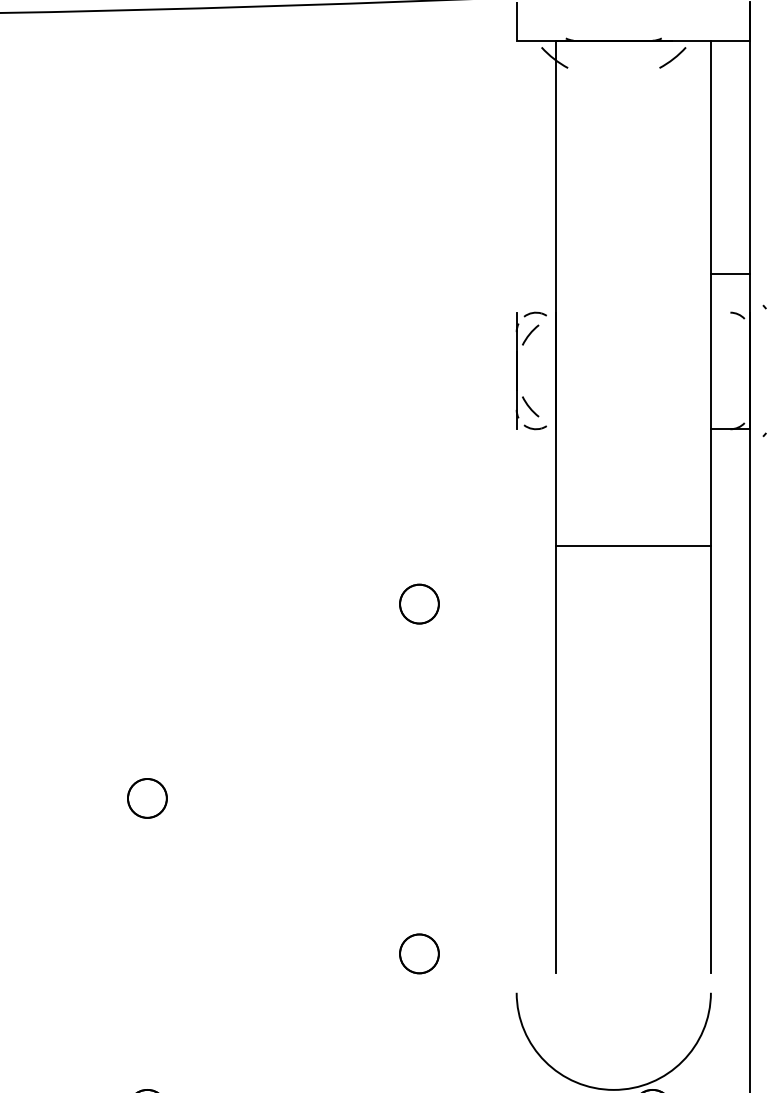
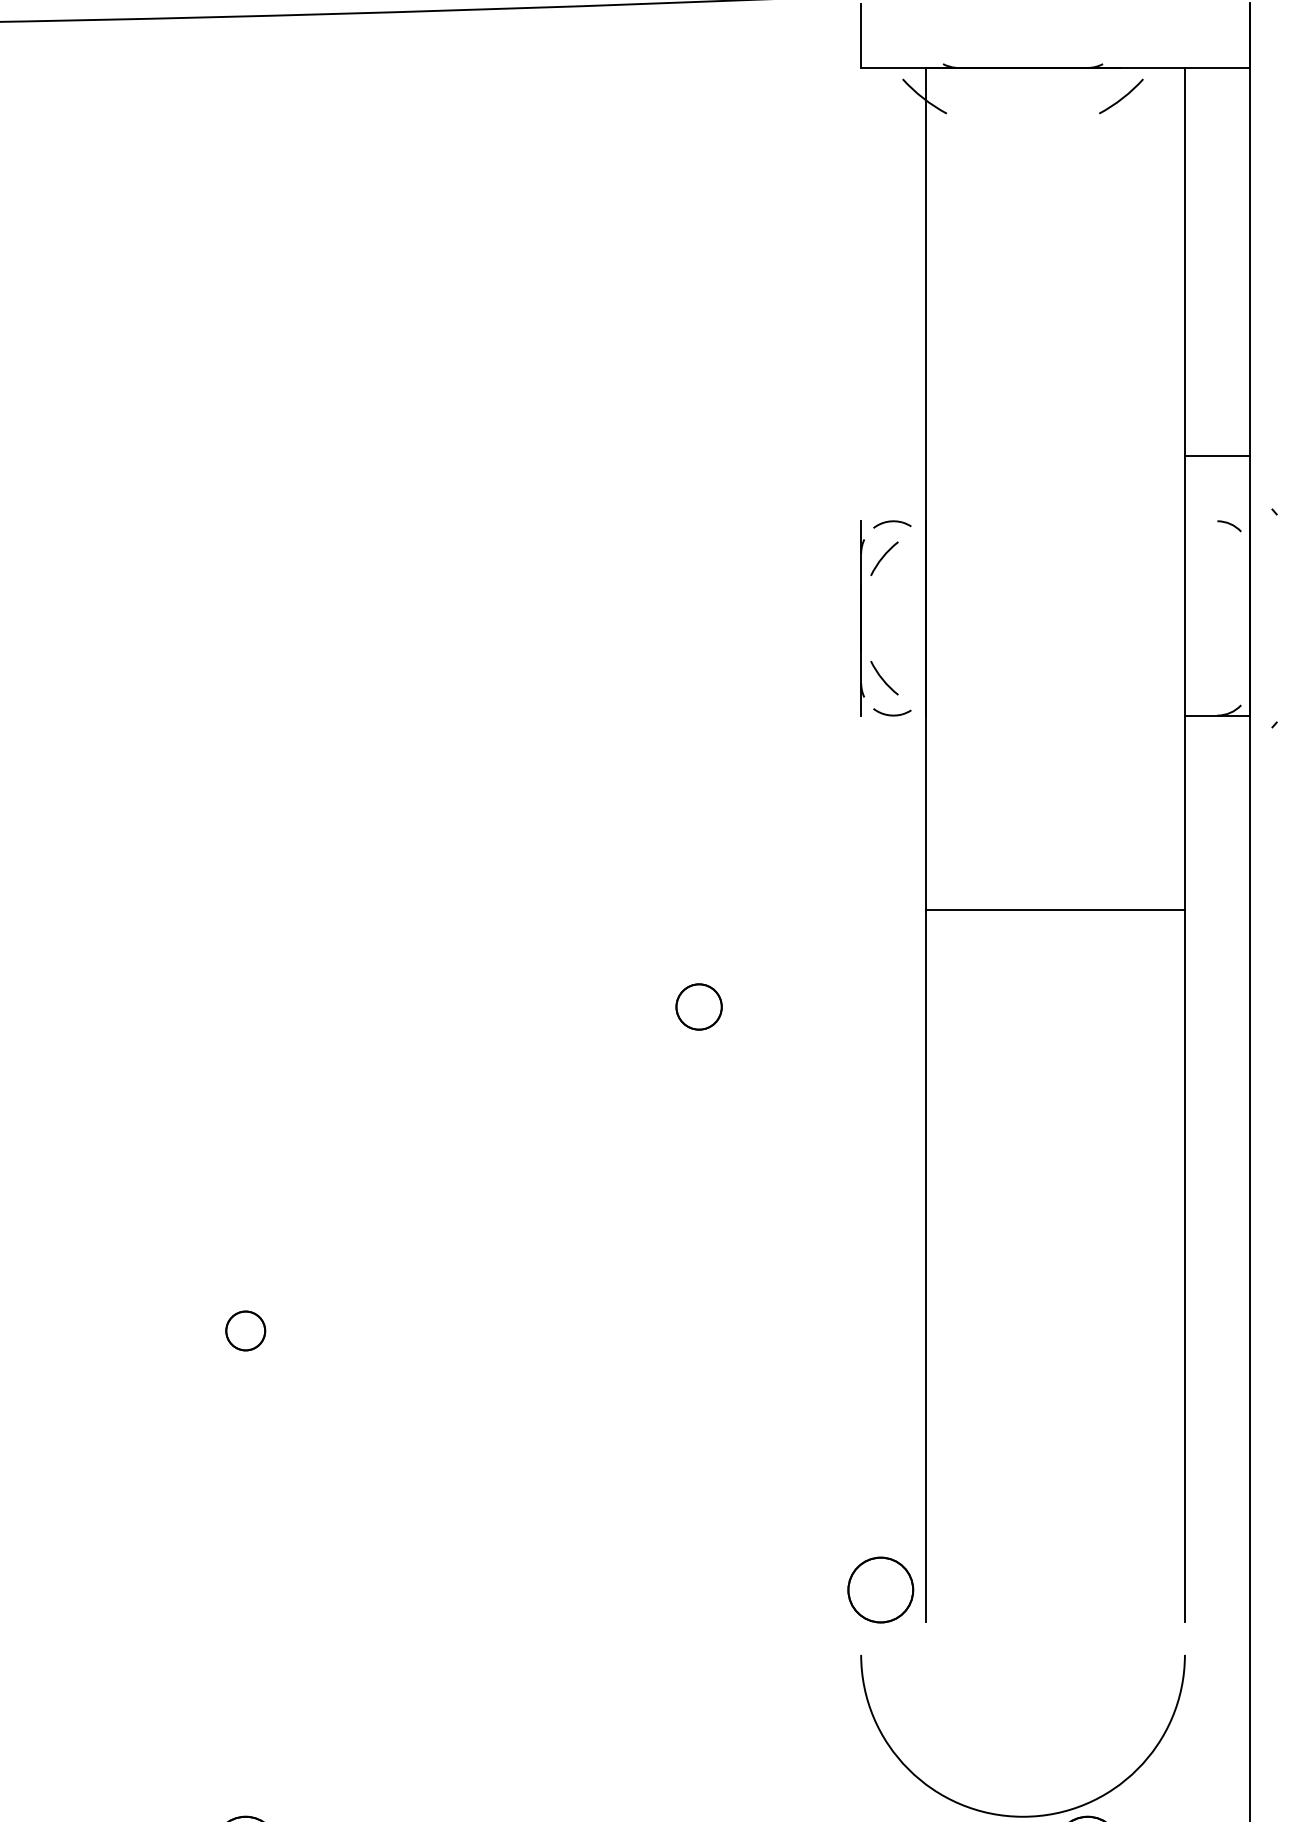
part: (419, 603) -> (699, 1006), size x0.7
part: (147, 798) -> (245, 1331), size x0.6
part: (419, 953) -> (880, 1589), moved

